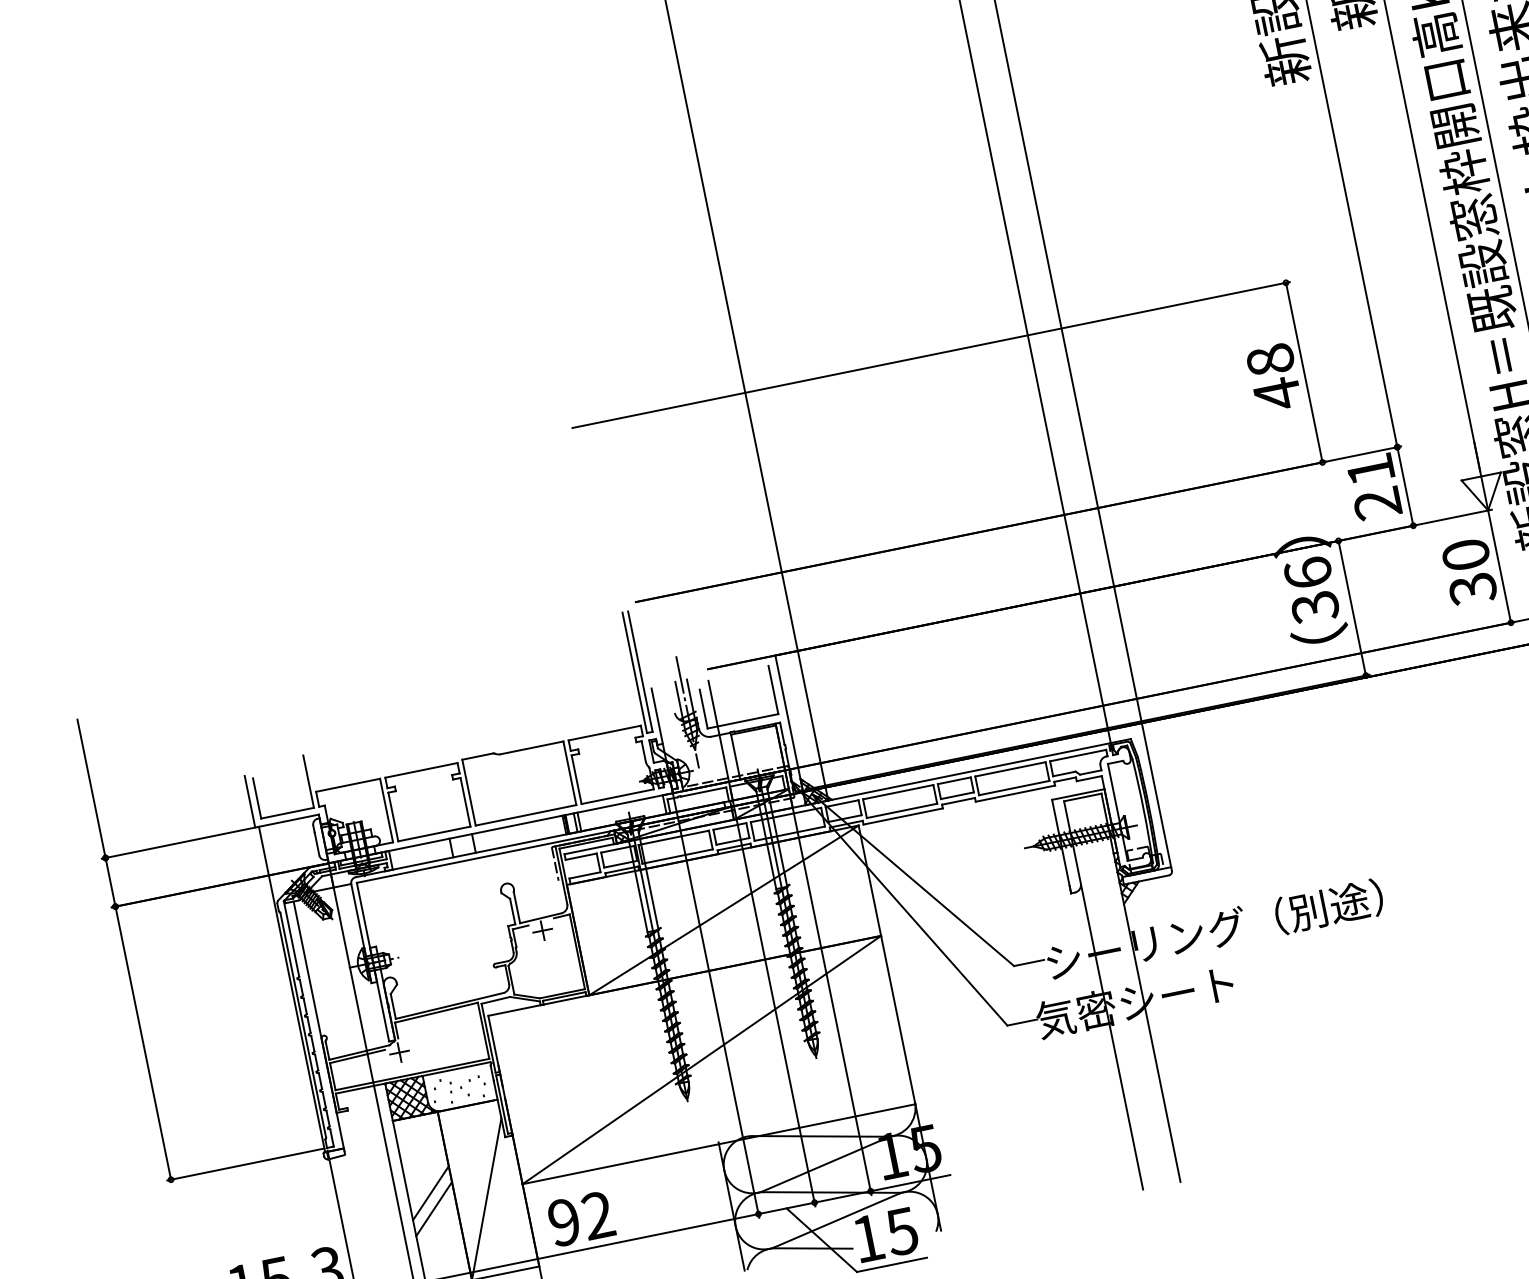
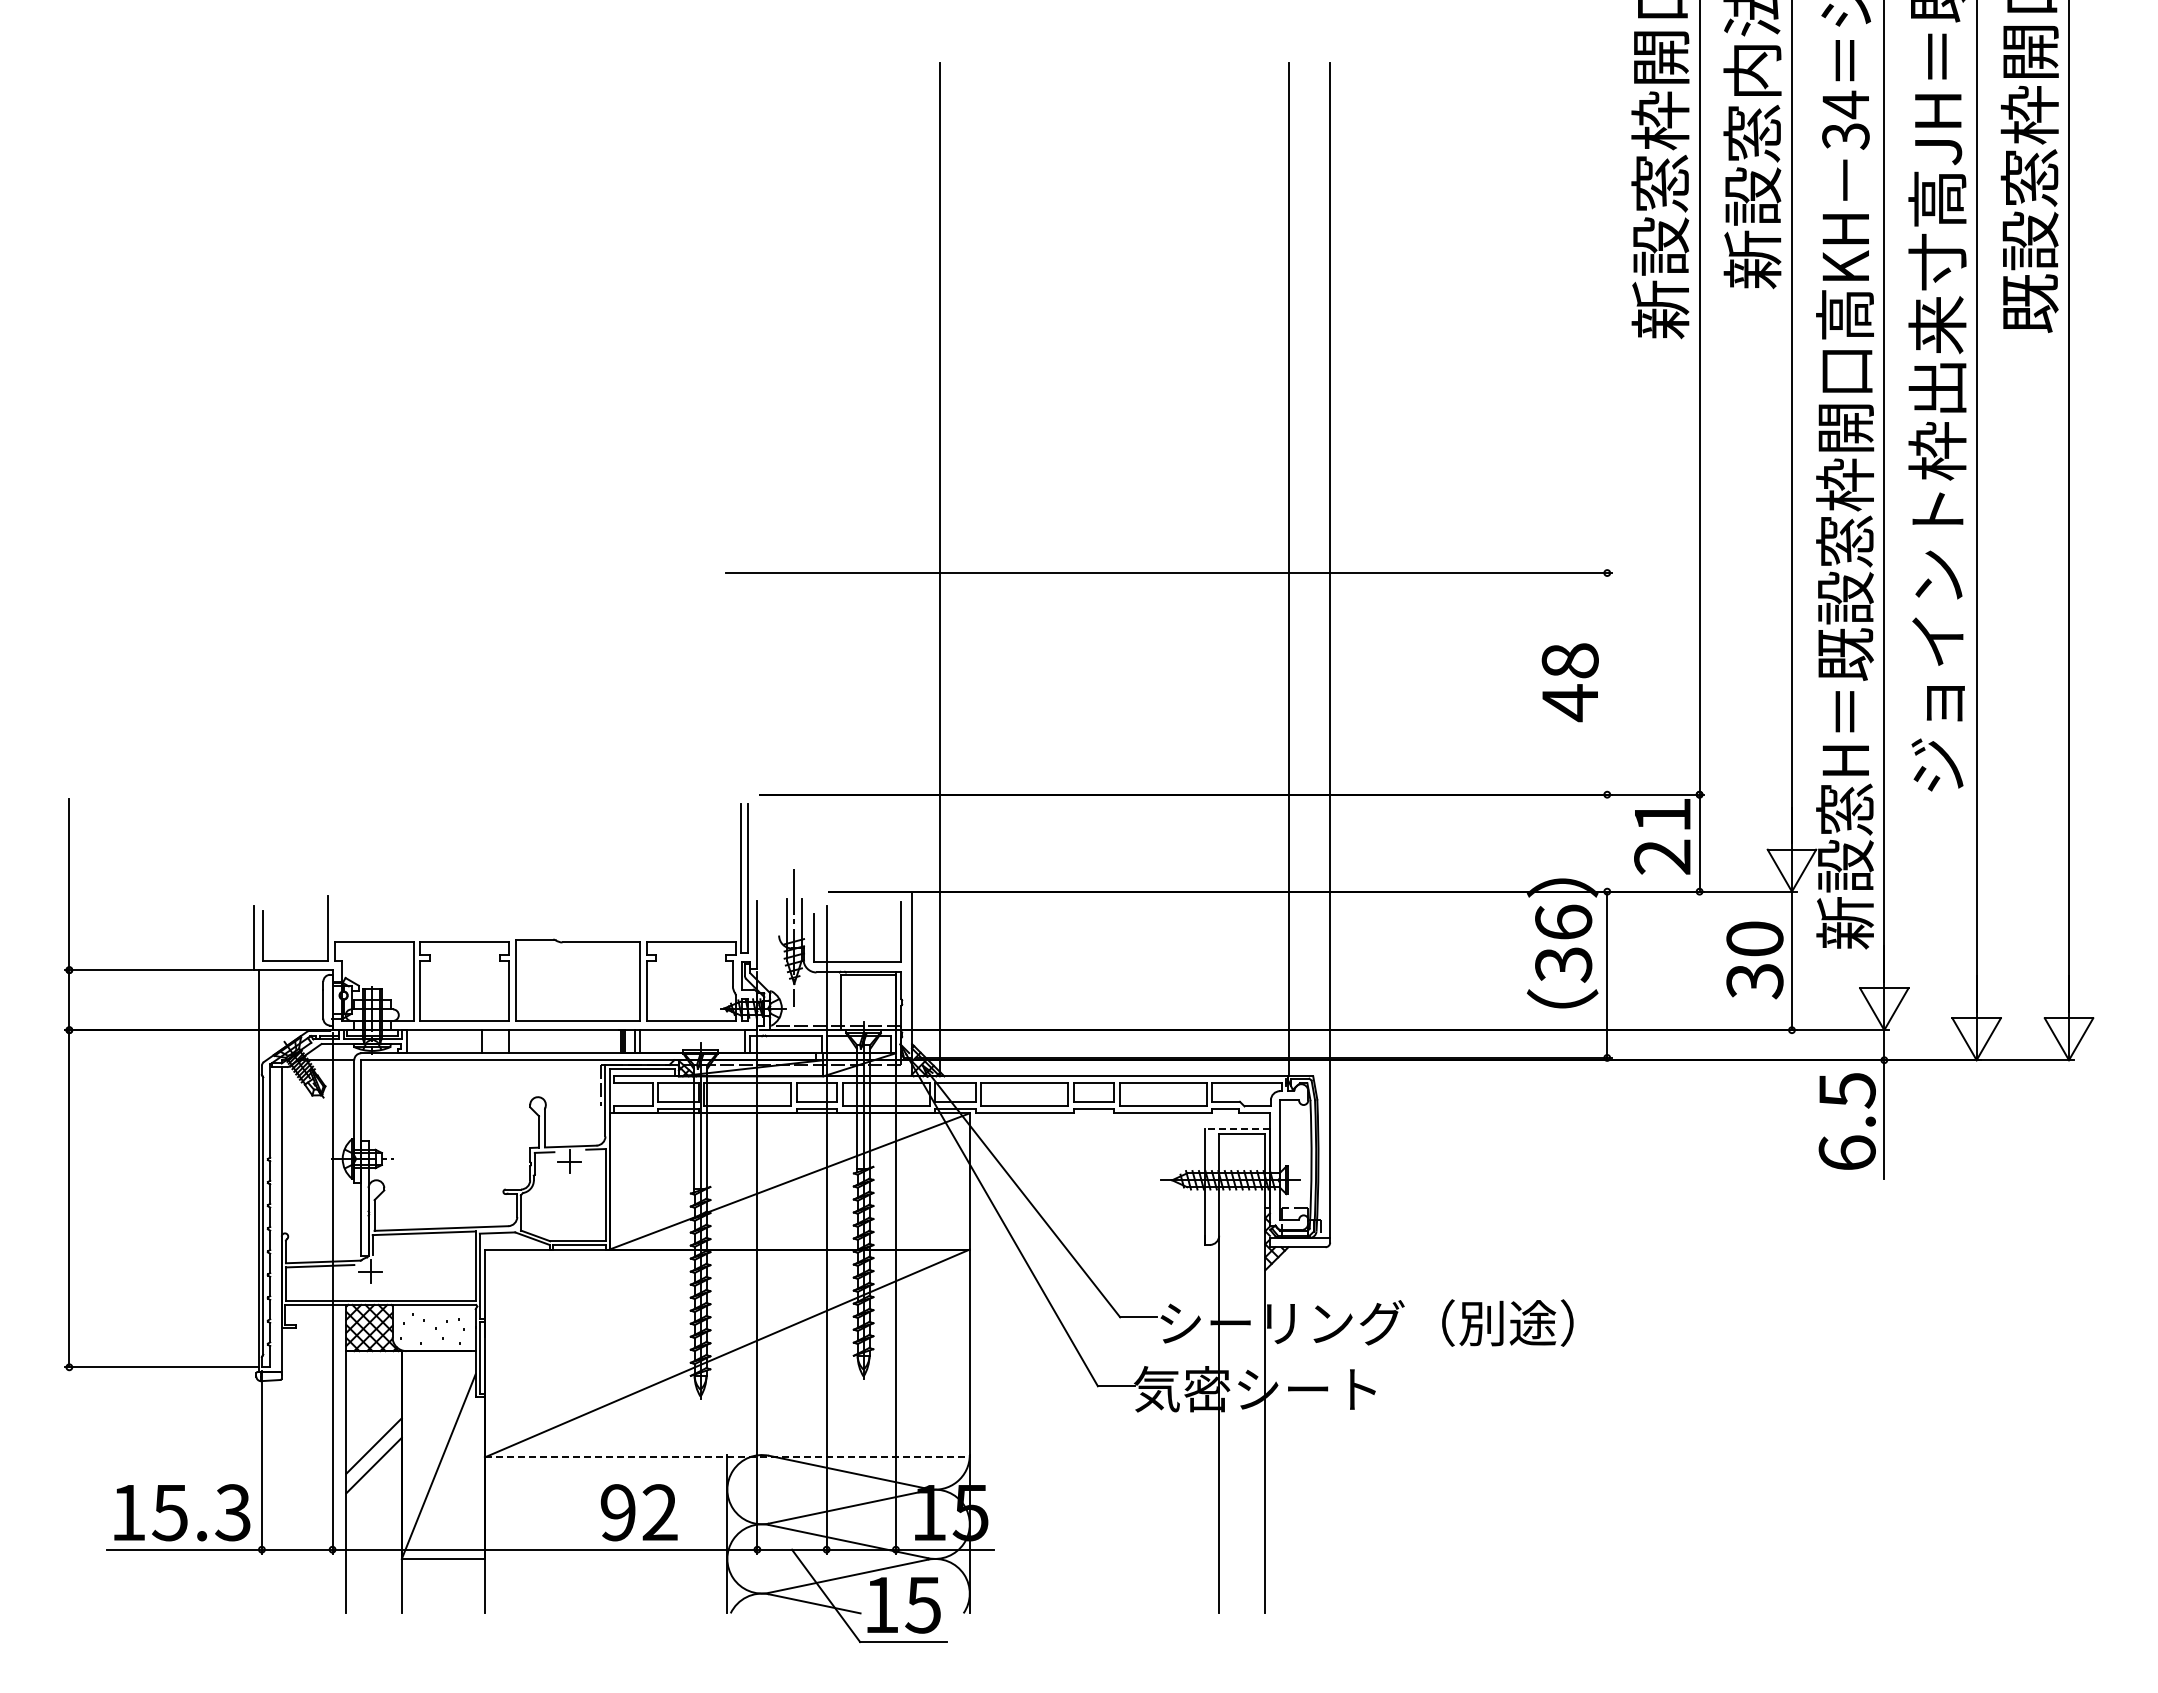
line: (1304, 372) -> (1607, 683), removed
line: (1078, 794) -> (1237, 1129), solid -> dashed
line: (719, 1144) -> (727, 1457), solid -> dashed
text: (580, 1218) -> (638, 1512), moved

